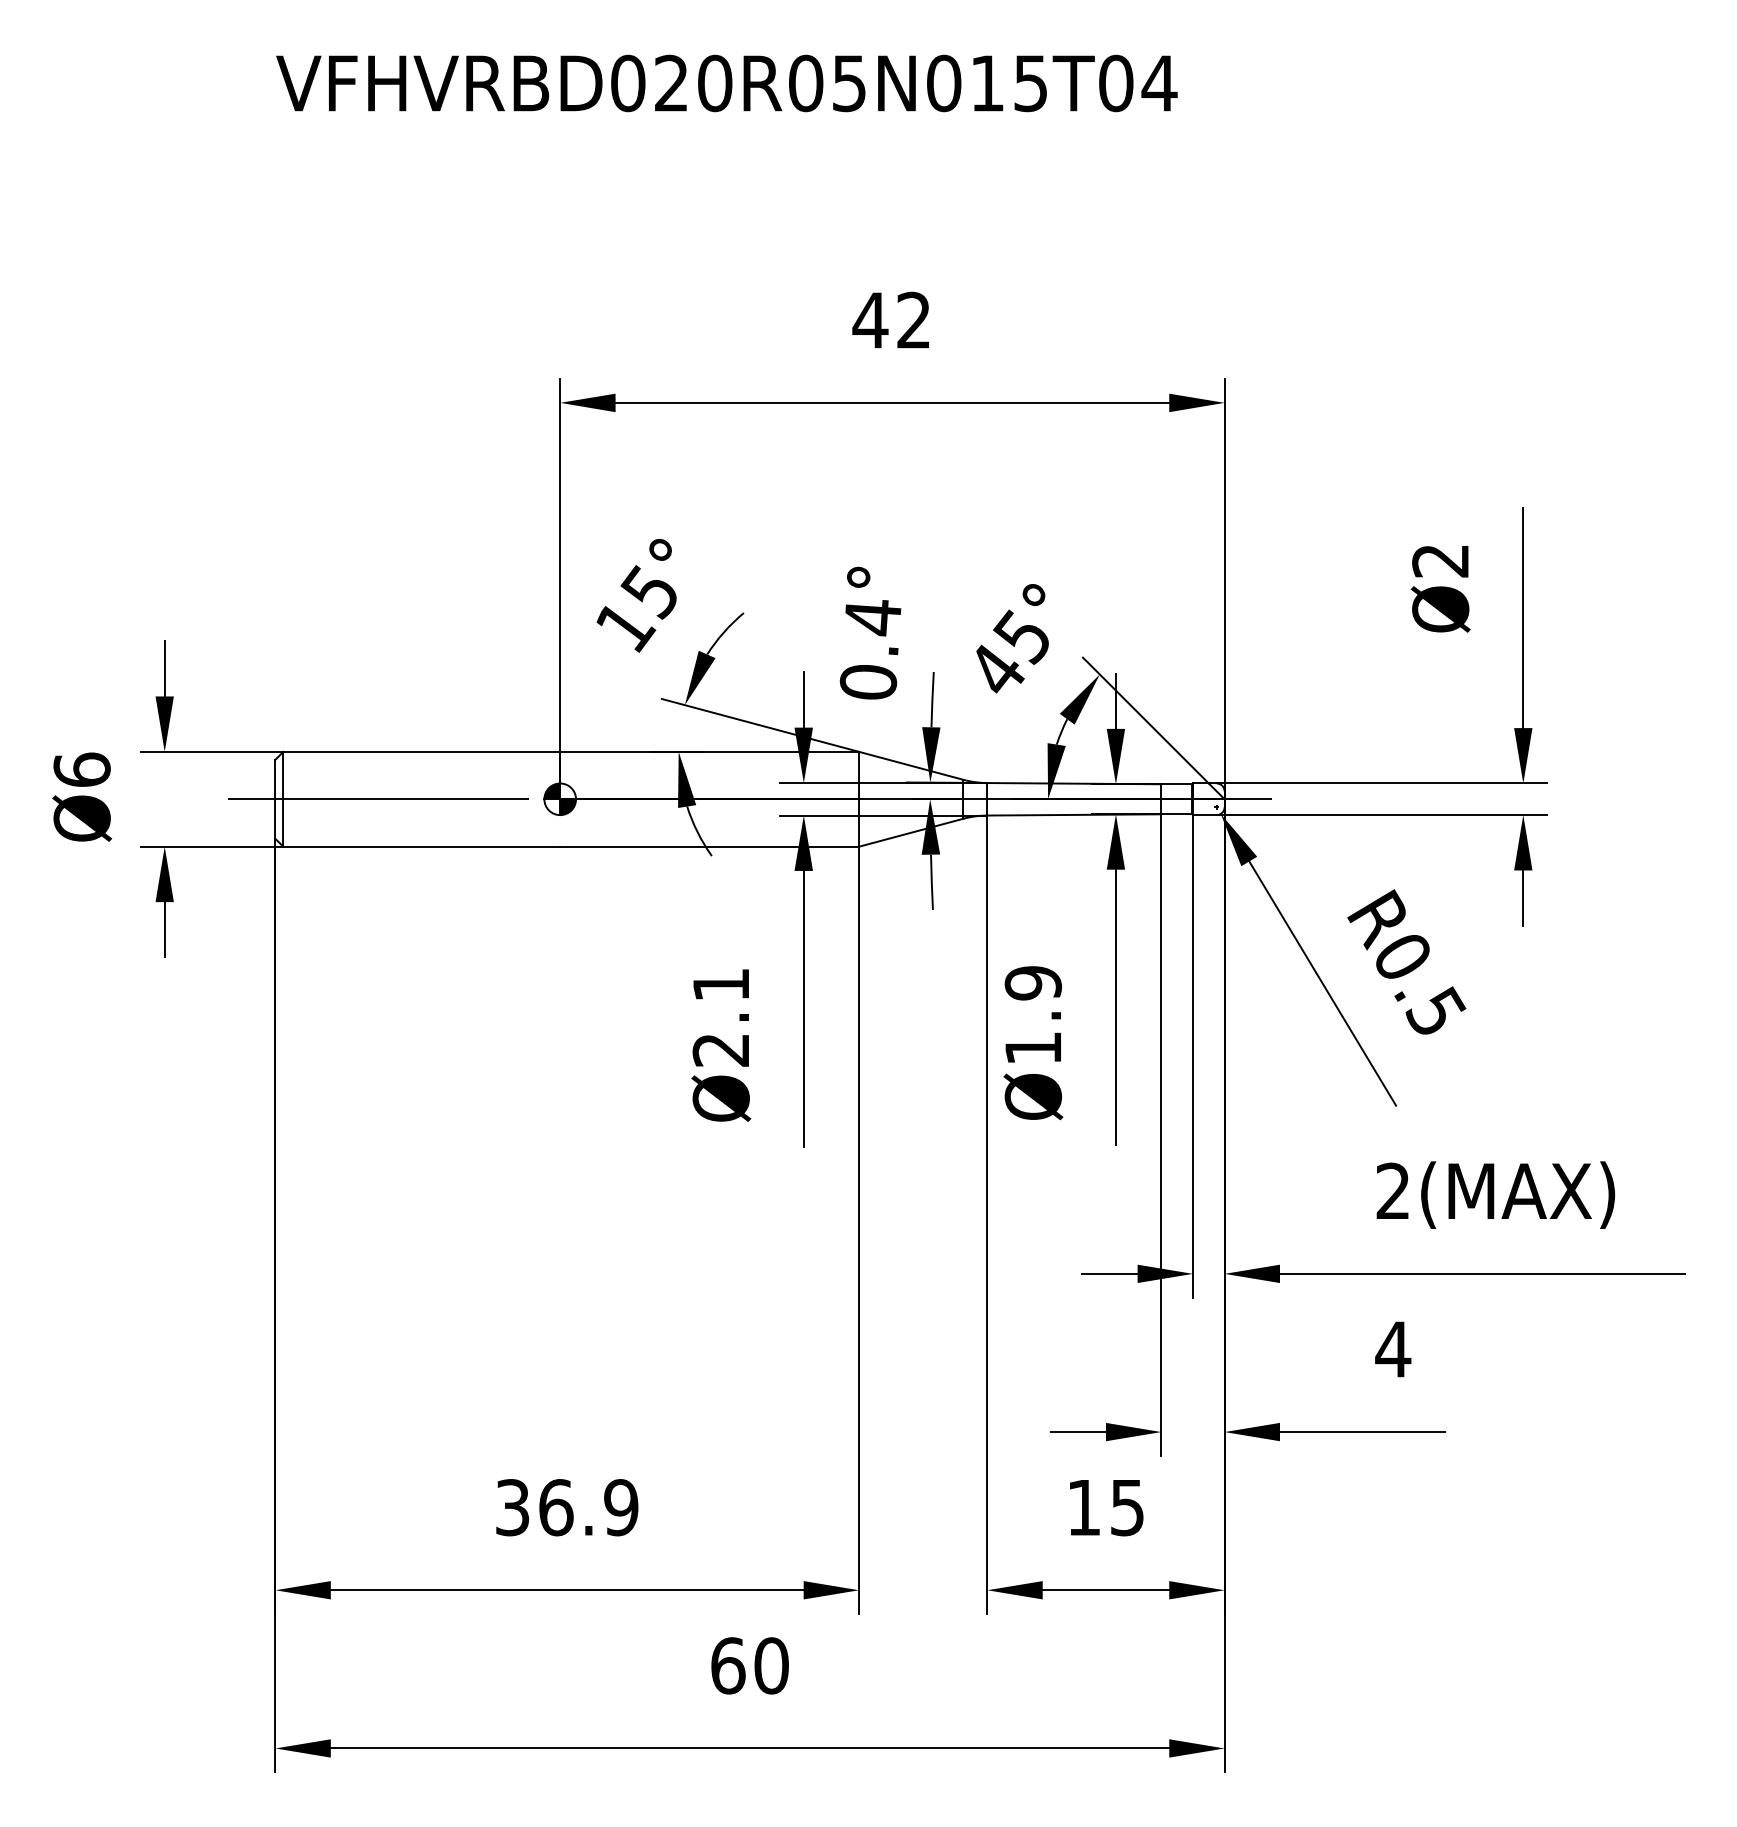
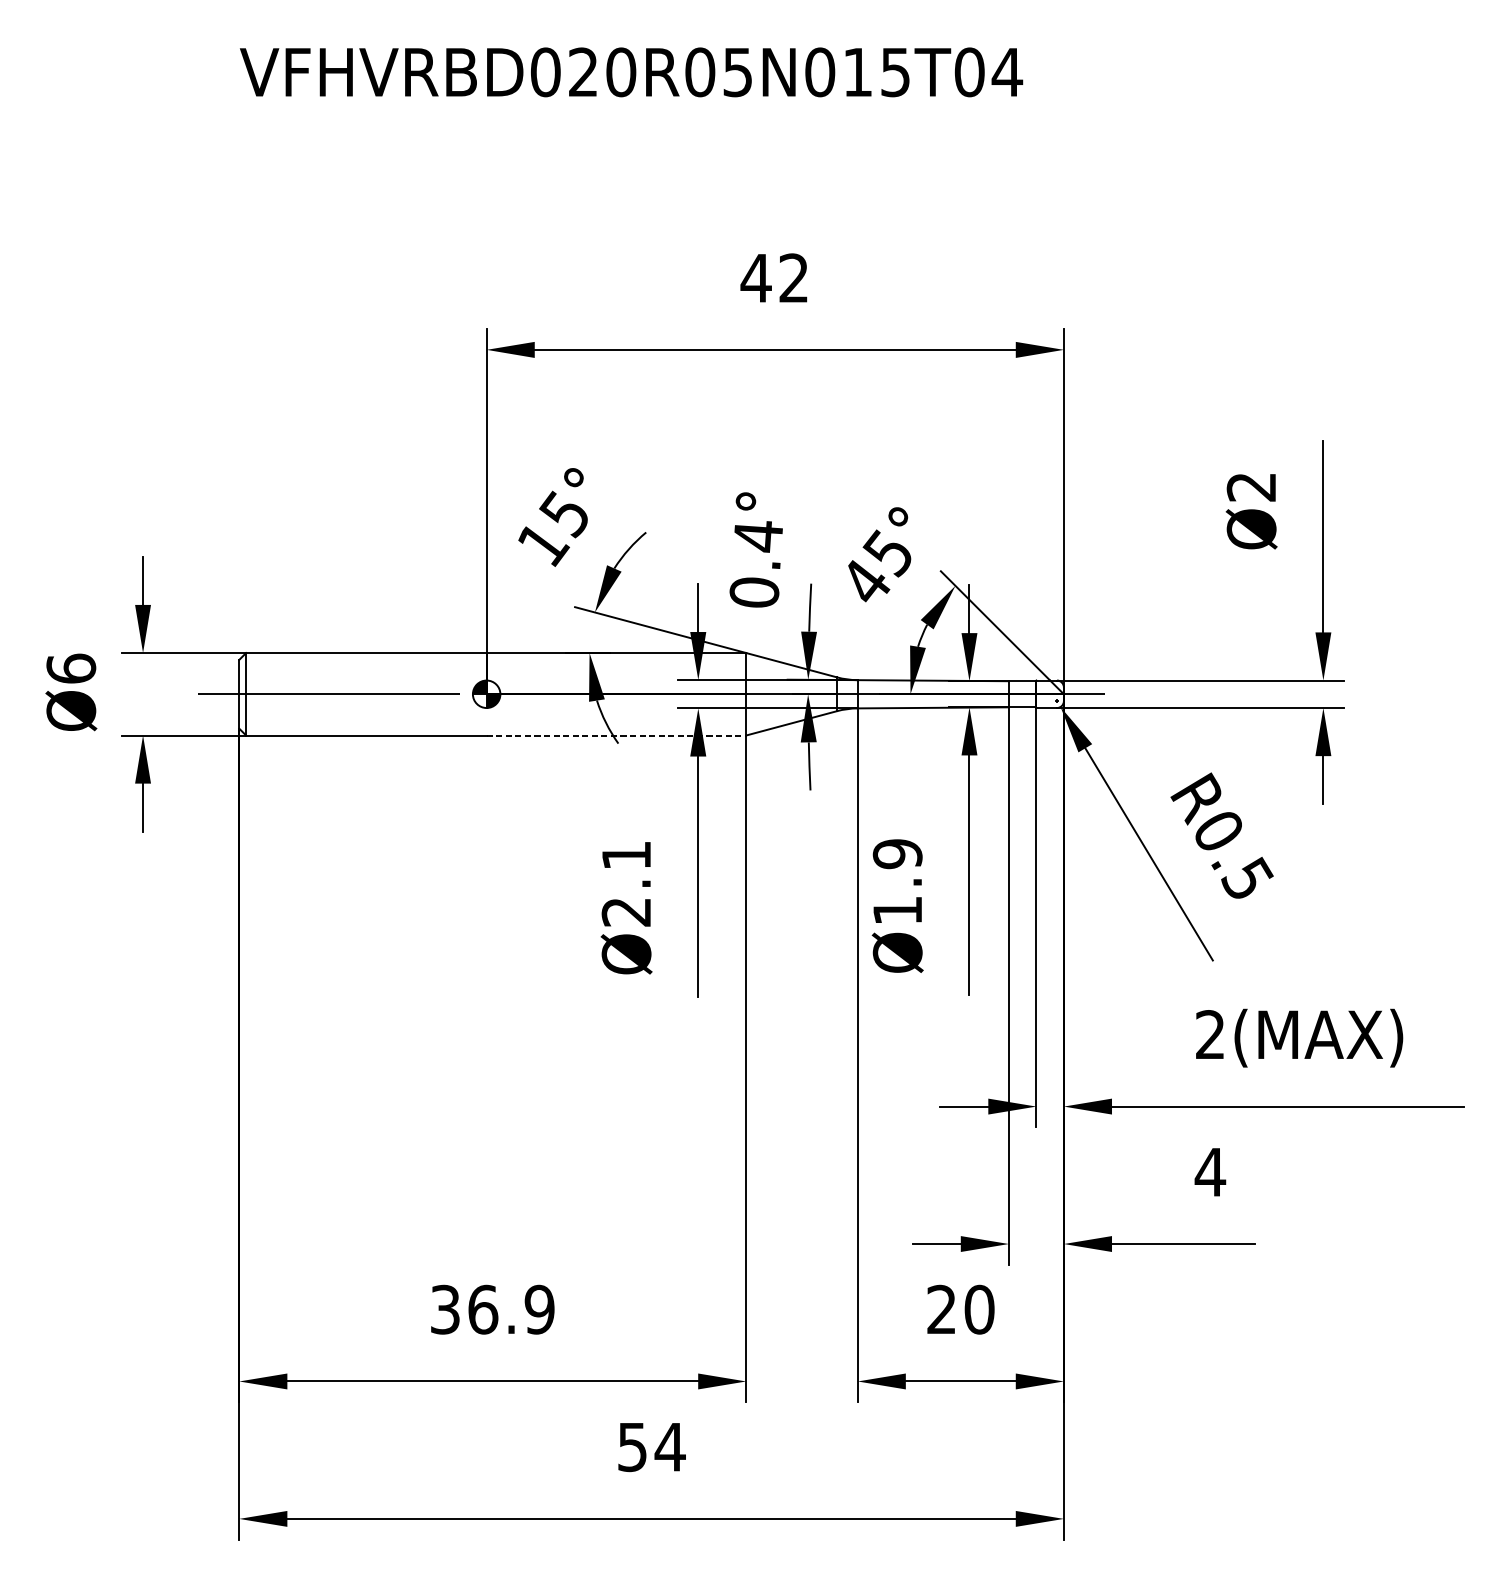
line: (710, 846) -> (617, 735), solid -> dashed
text: (1105, 1507) -> (960, 1309), 15 -> 20
text: (750, 1665) -> (651, 1446), 60 -> 54

